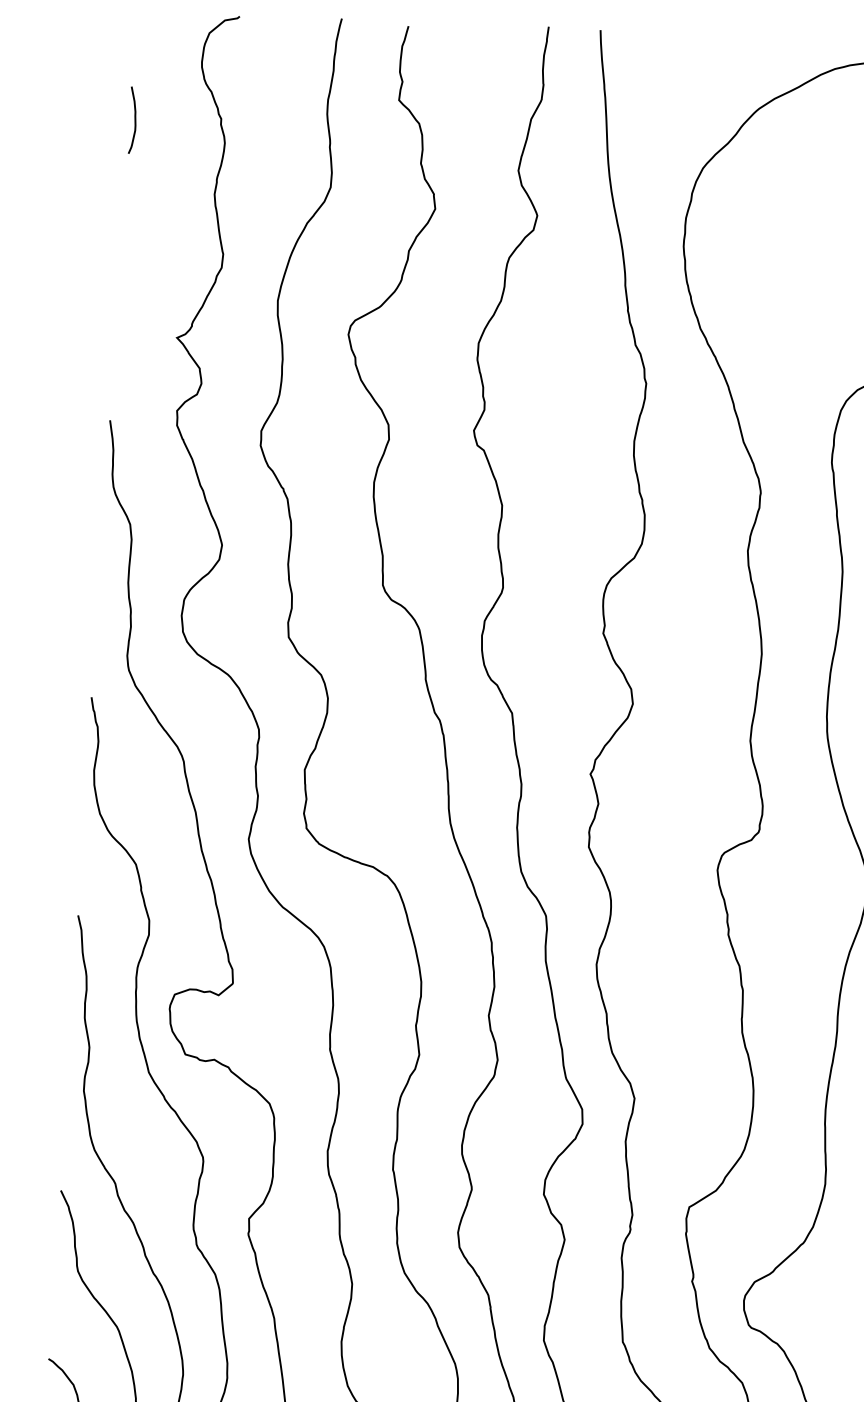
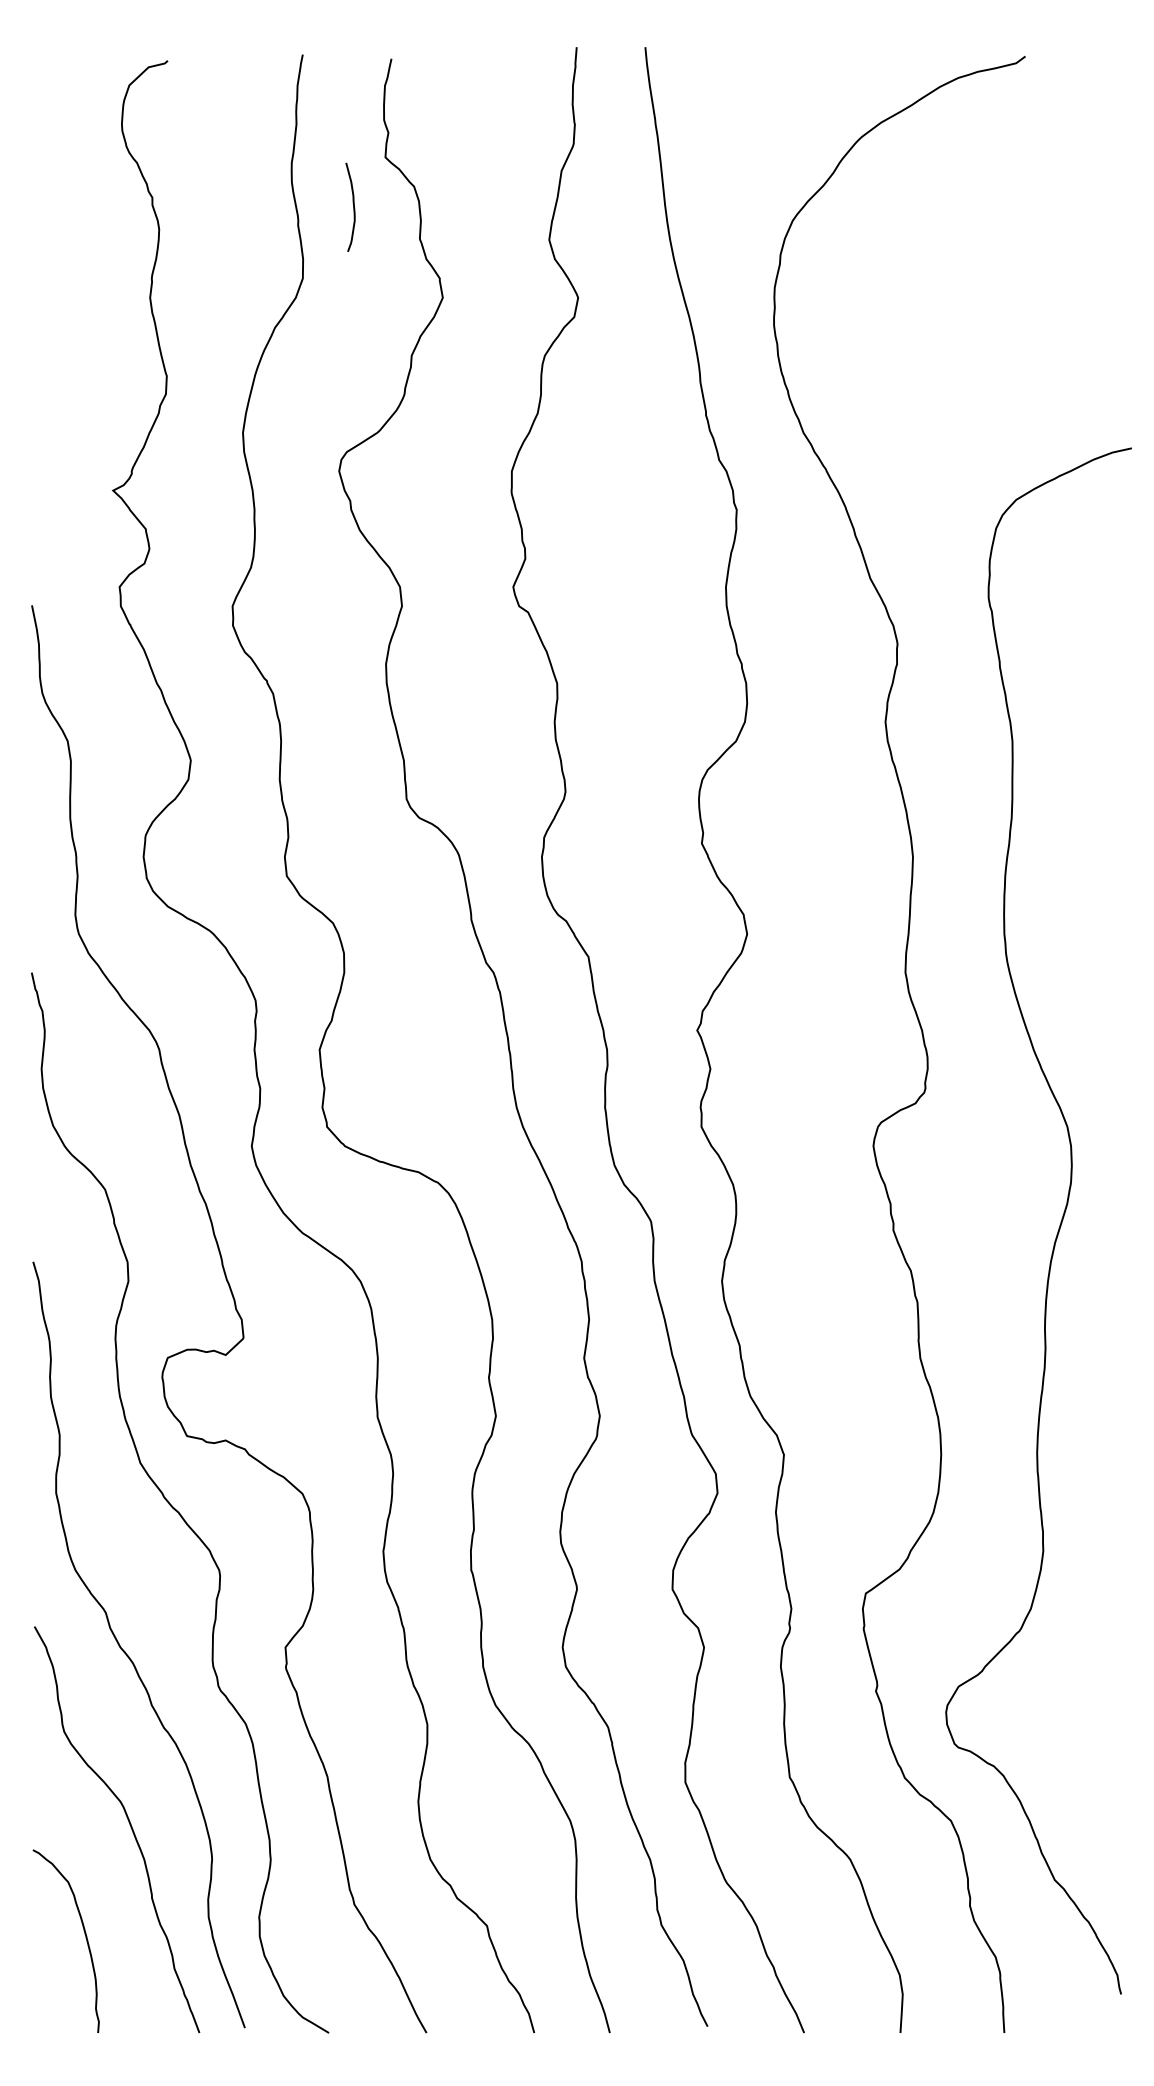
curve: (134, 119) -> (353, 206), moved

